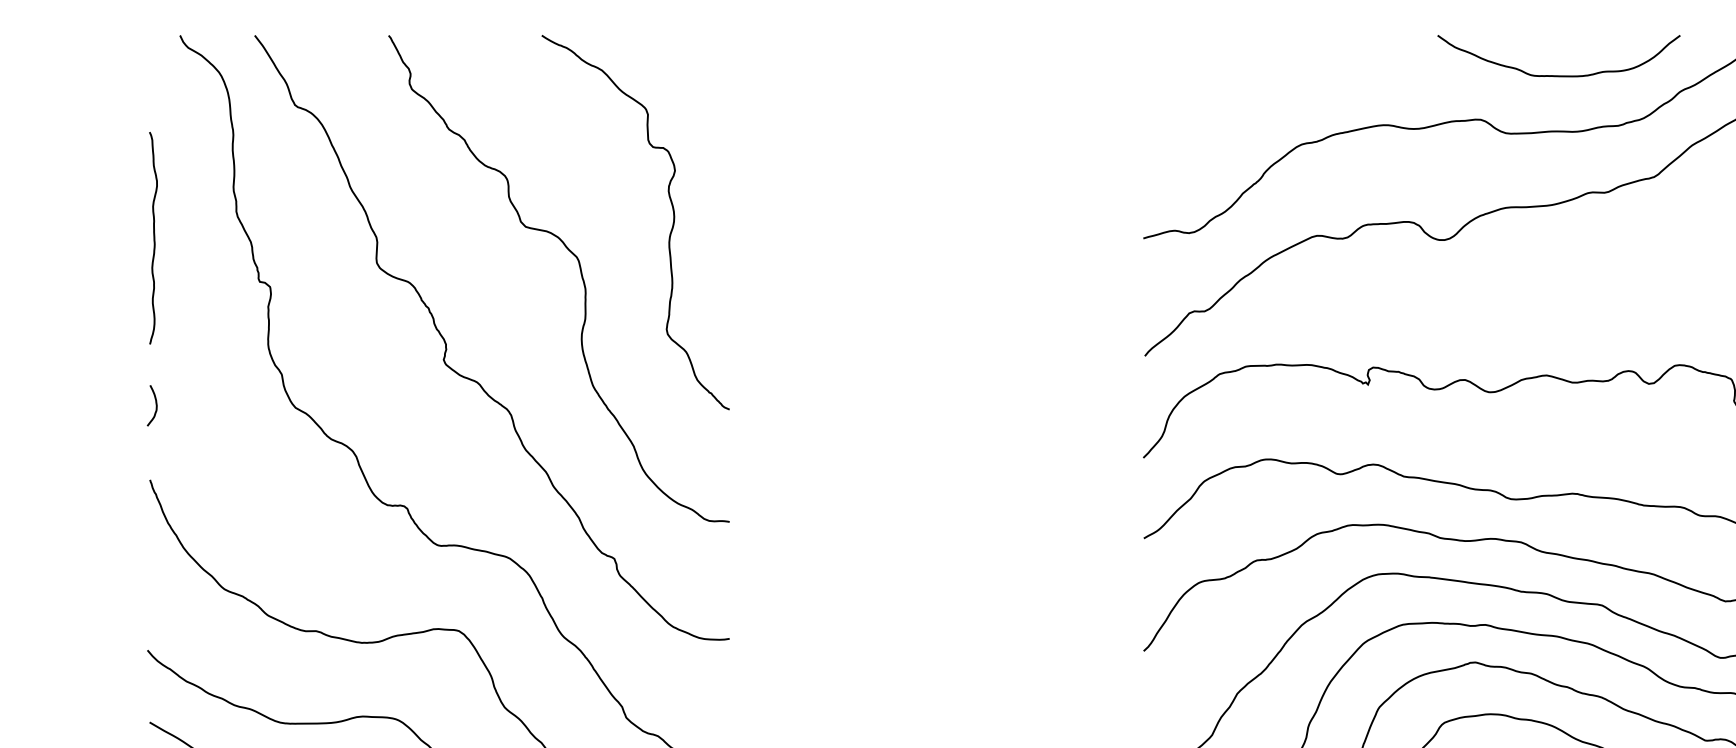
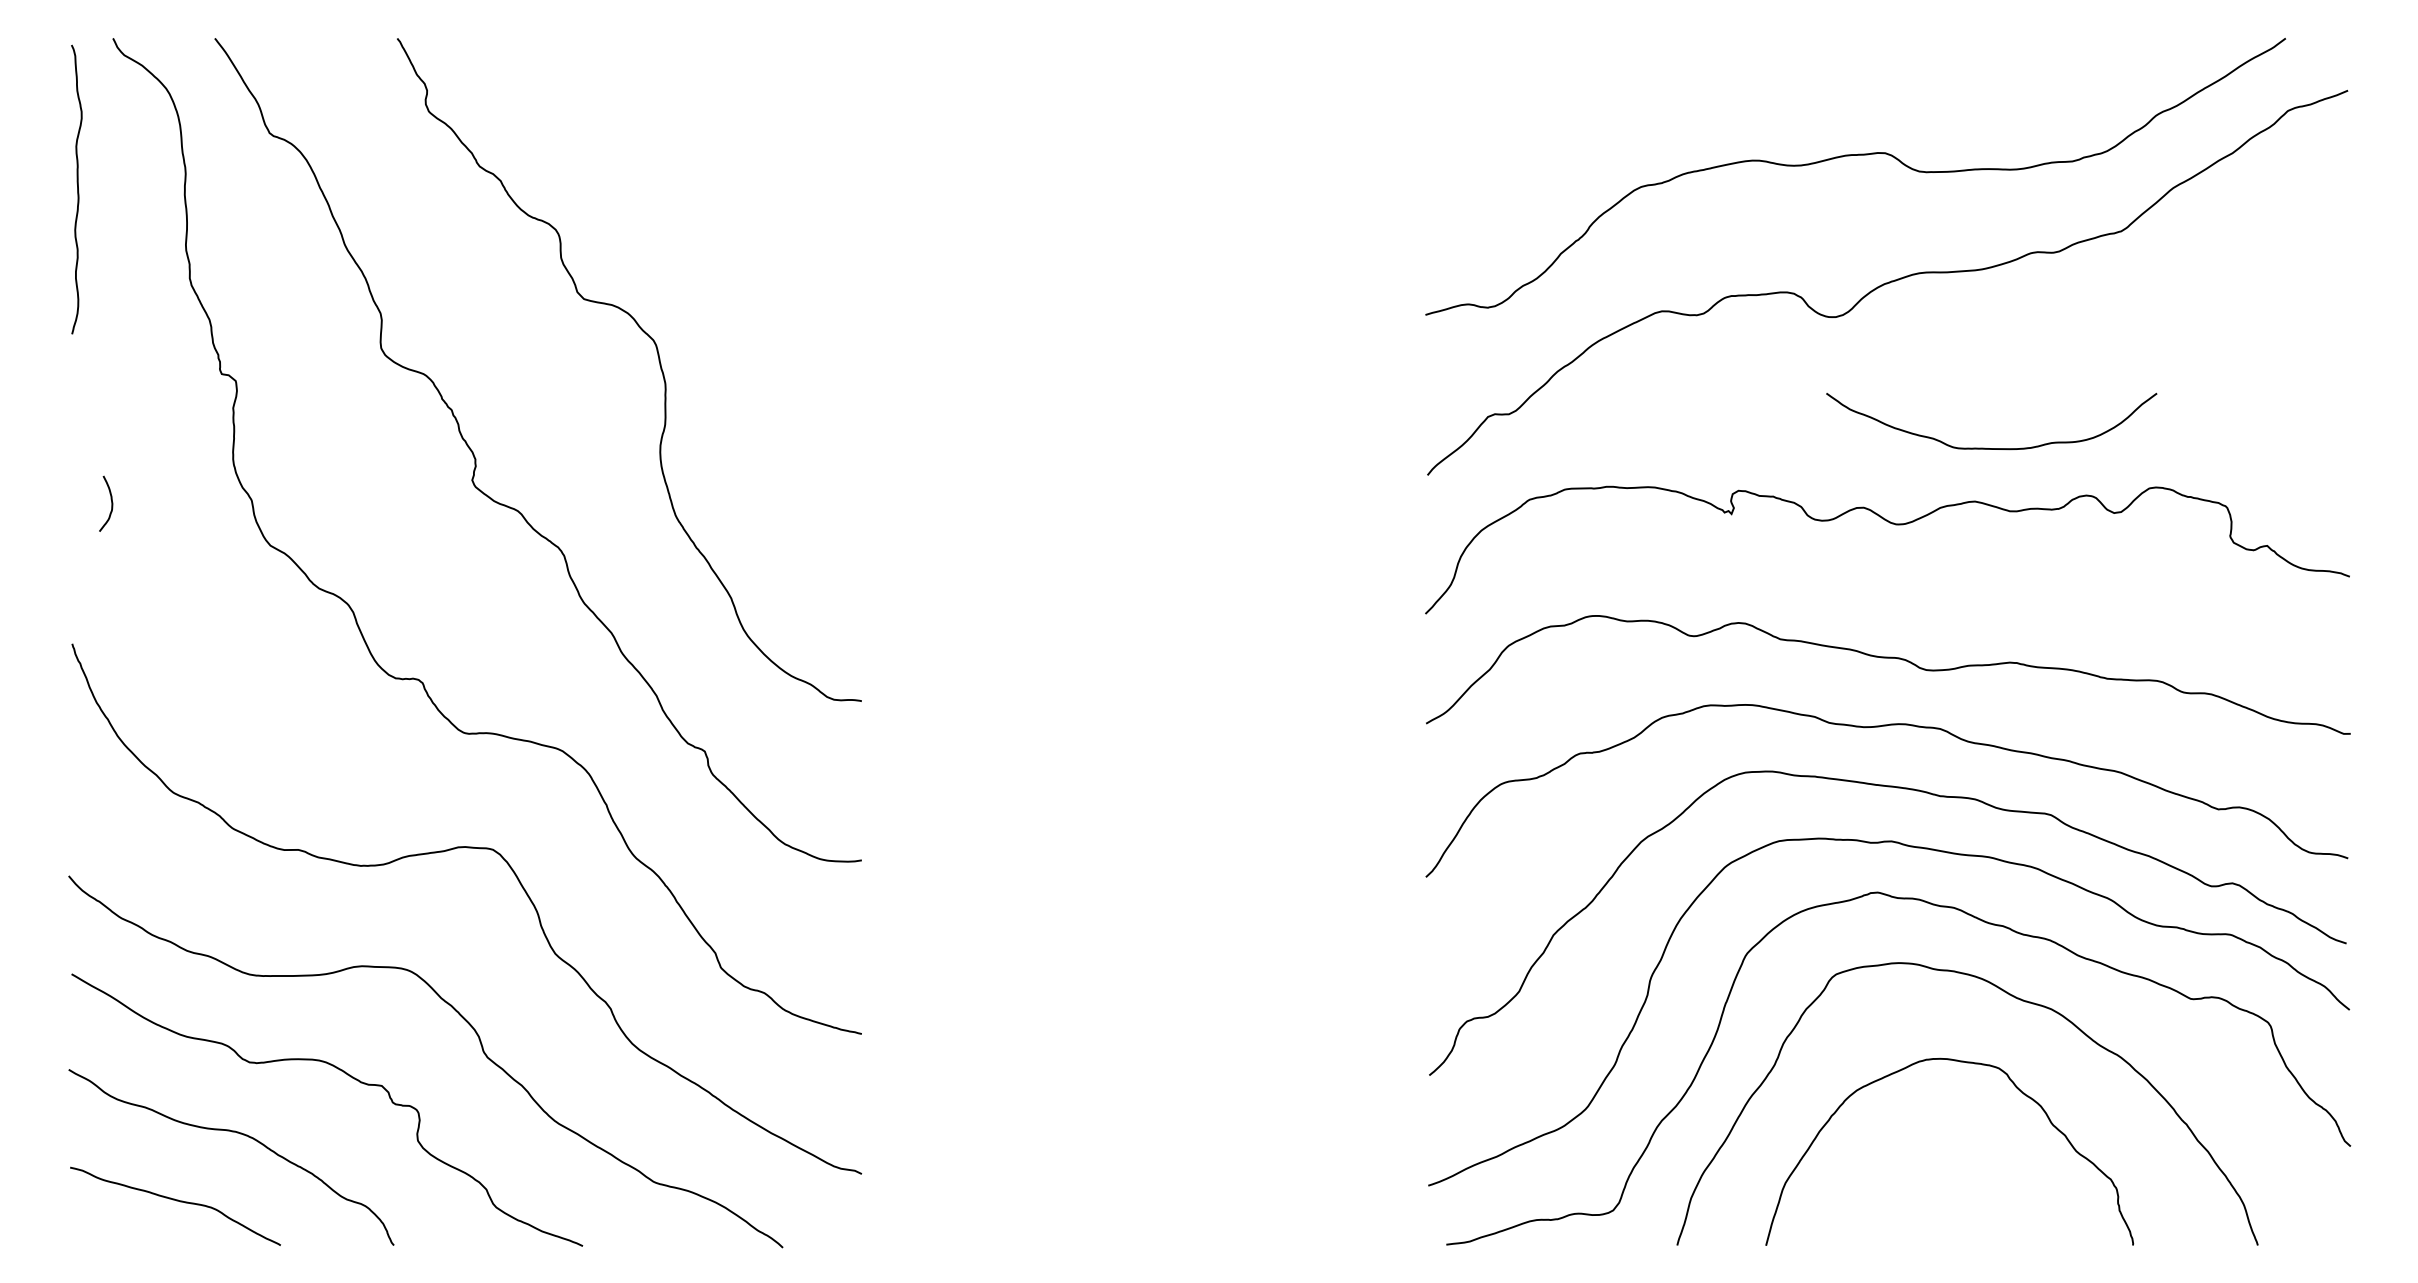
curve: (1553, 75) -> (1984, 447), moved
curve: (669, 233) -> (780, 307), removed
curve: (153, 238) -> (77, 189), moved
curve: (156, 405) -> (111, 503), moved

